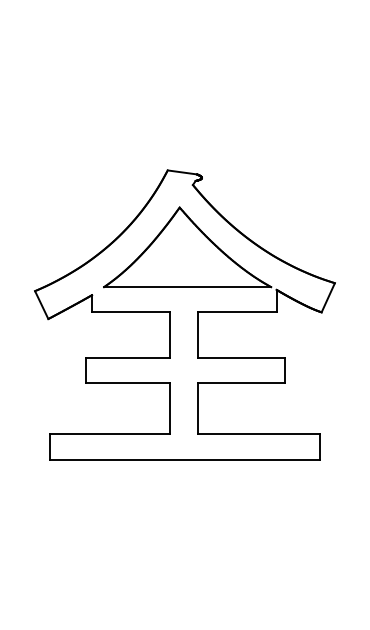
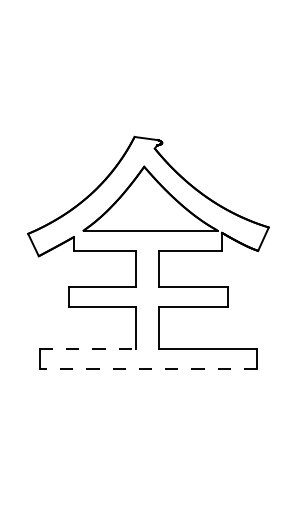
line: (110, 433) -> (88, 348), solid -> dashed
line: (185, 460) -> (148, 369), solid -> dashed

